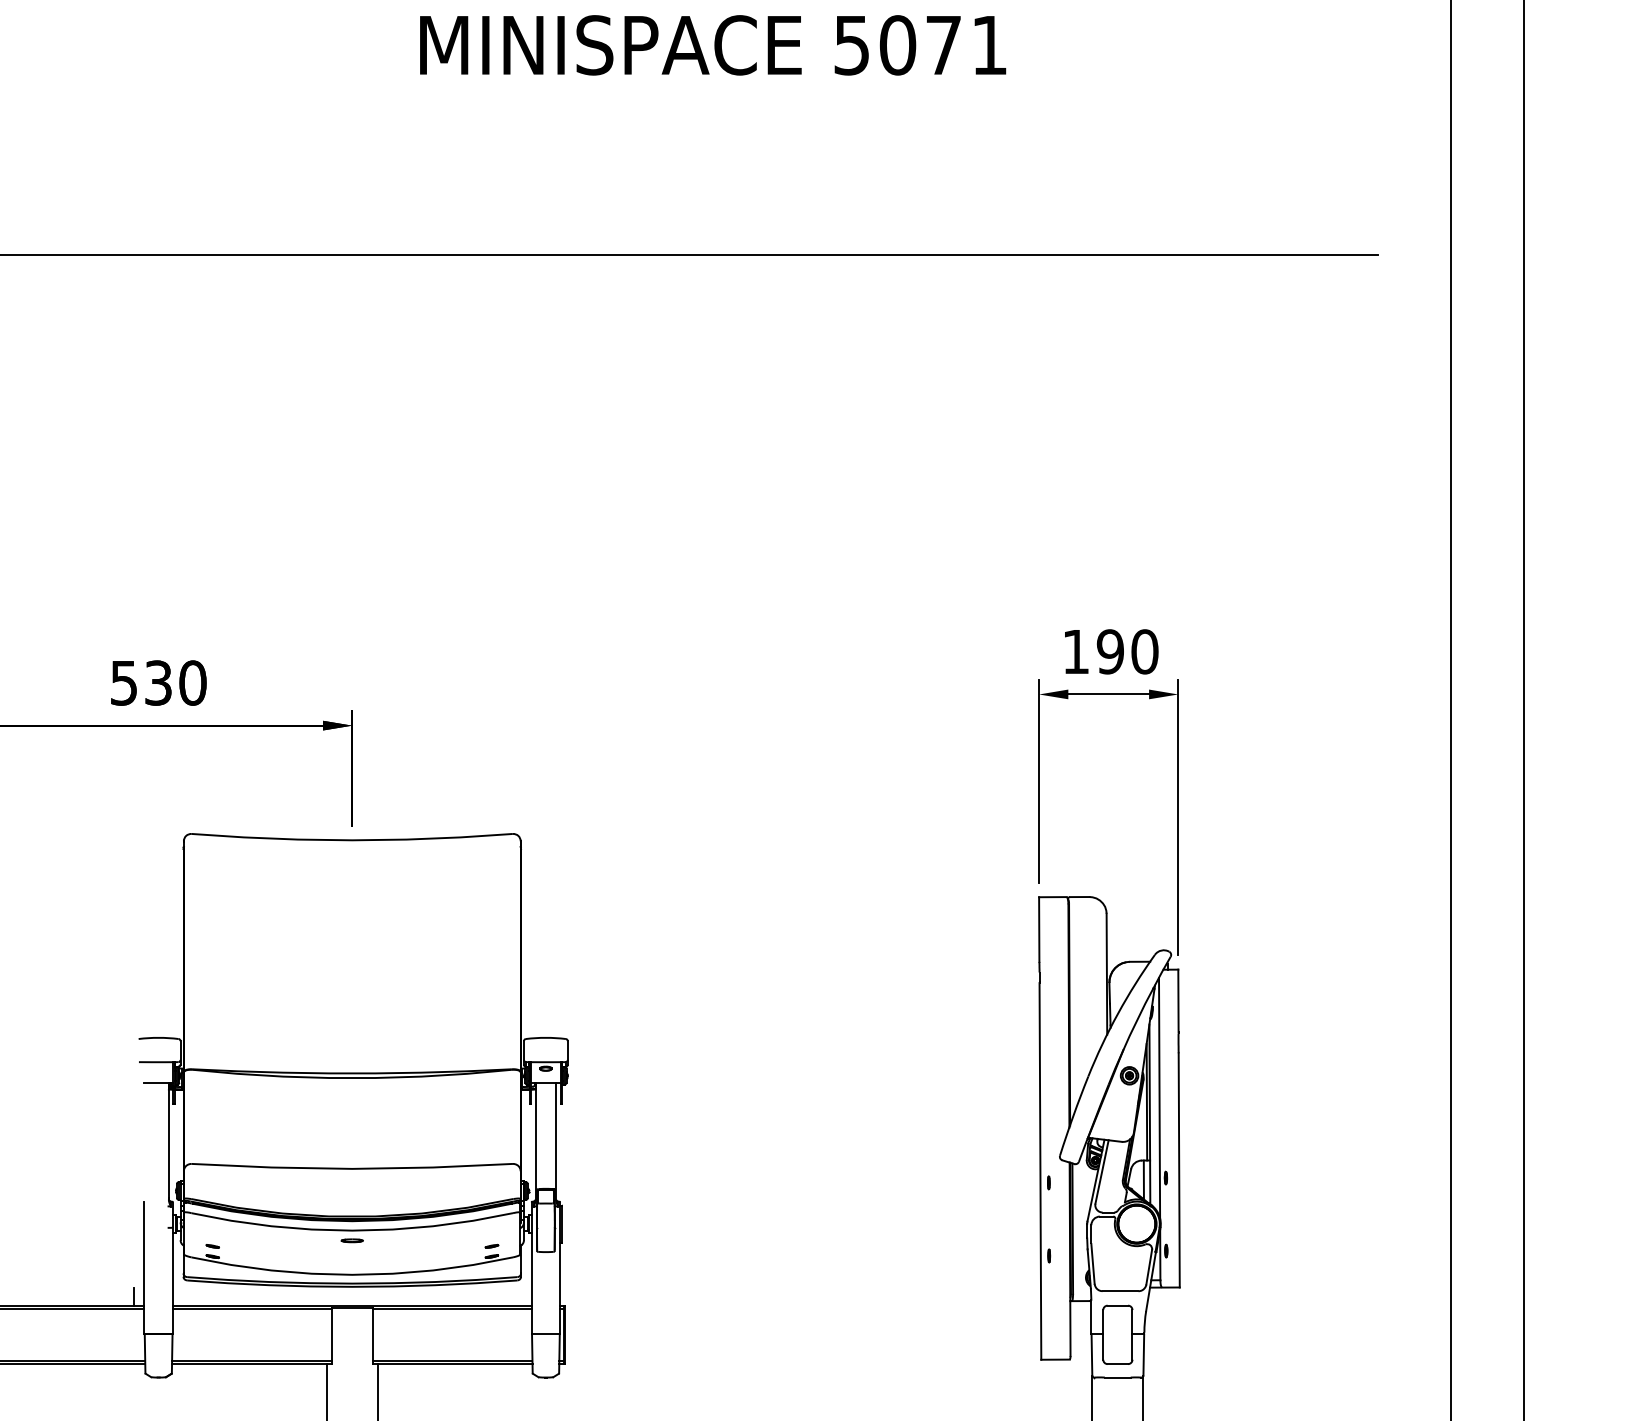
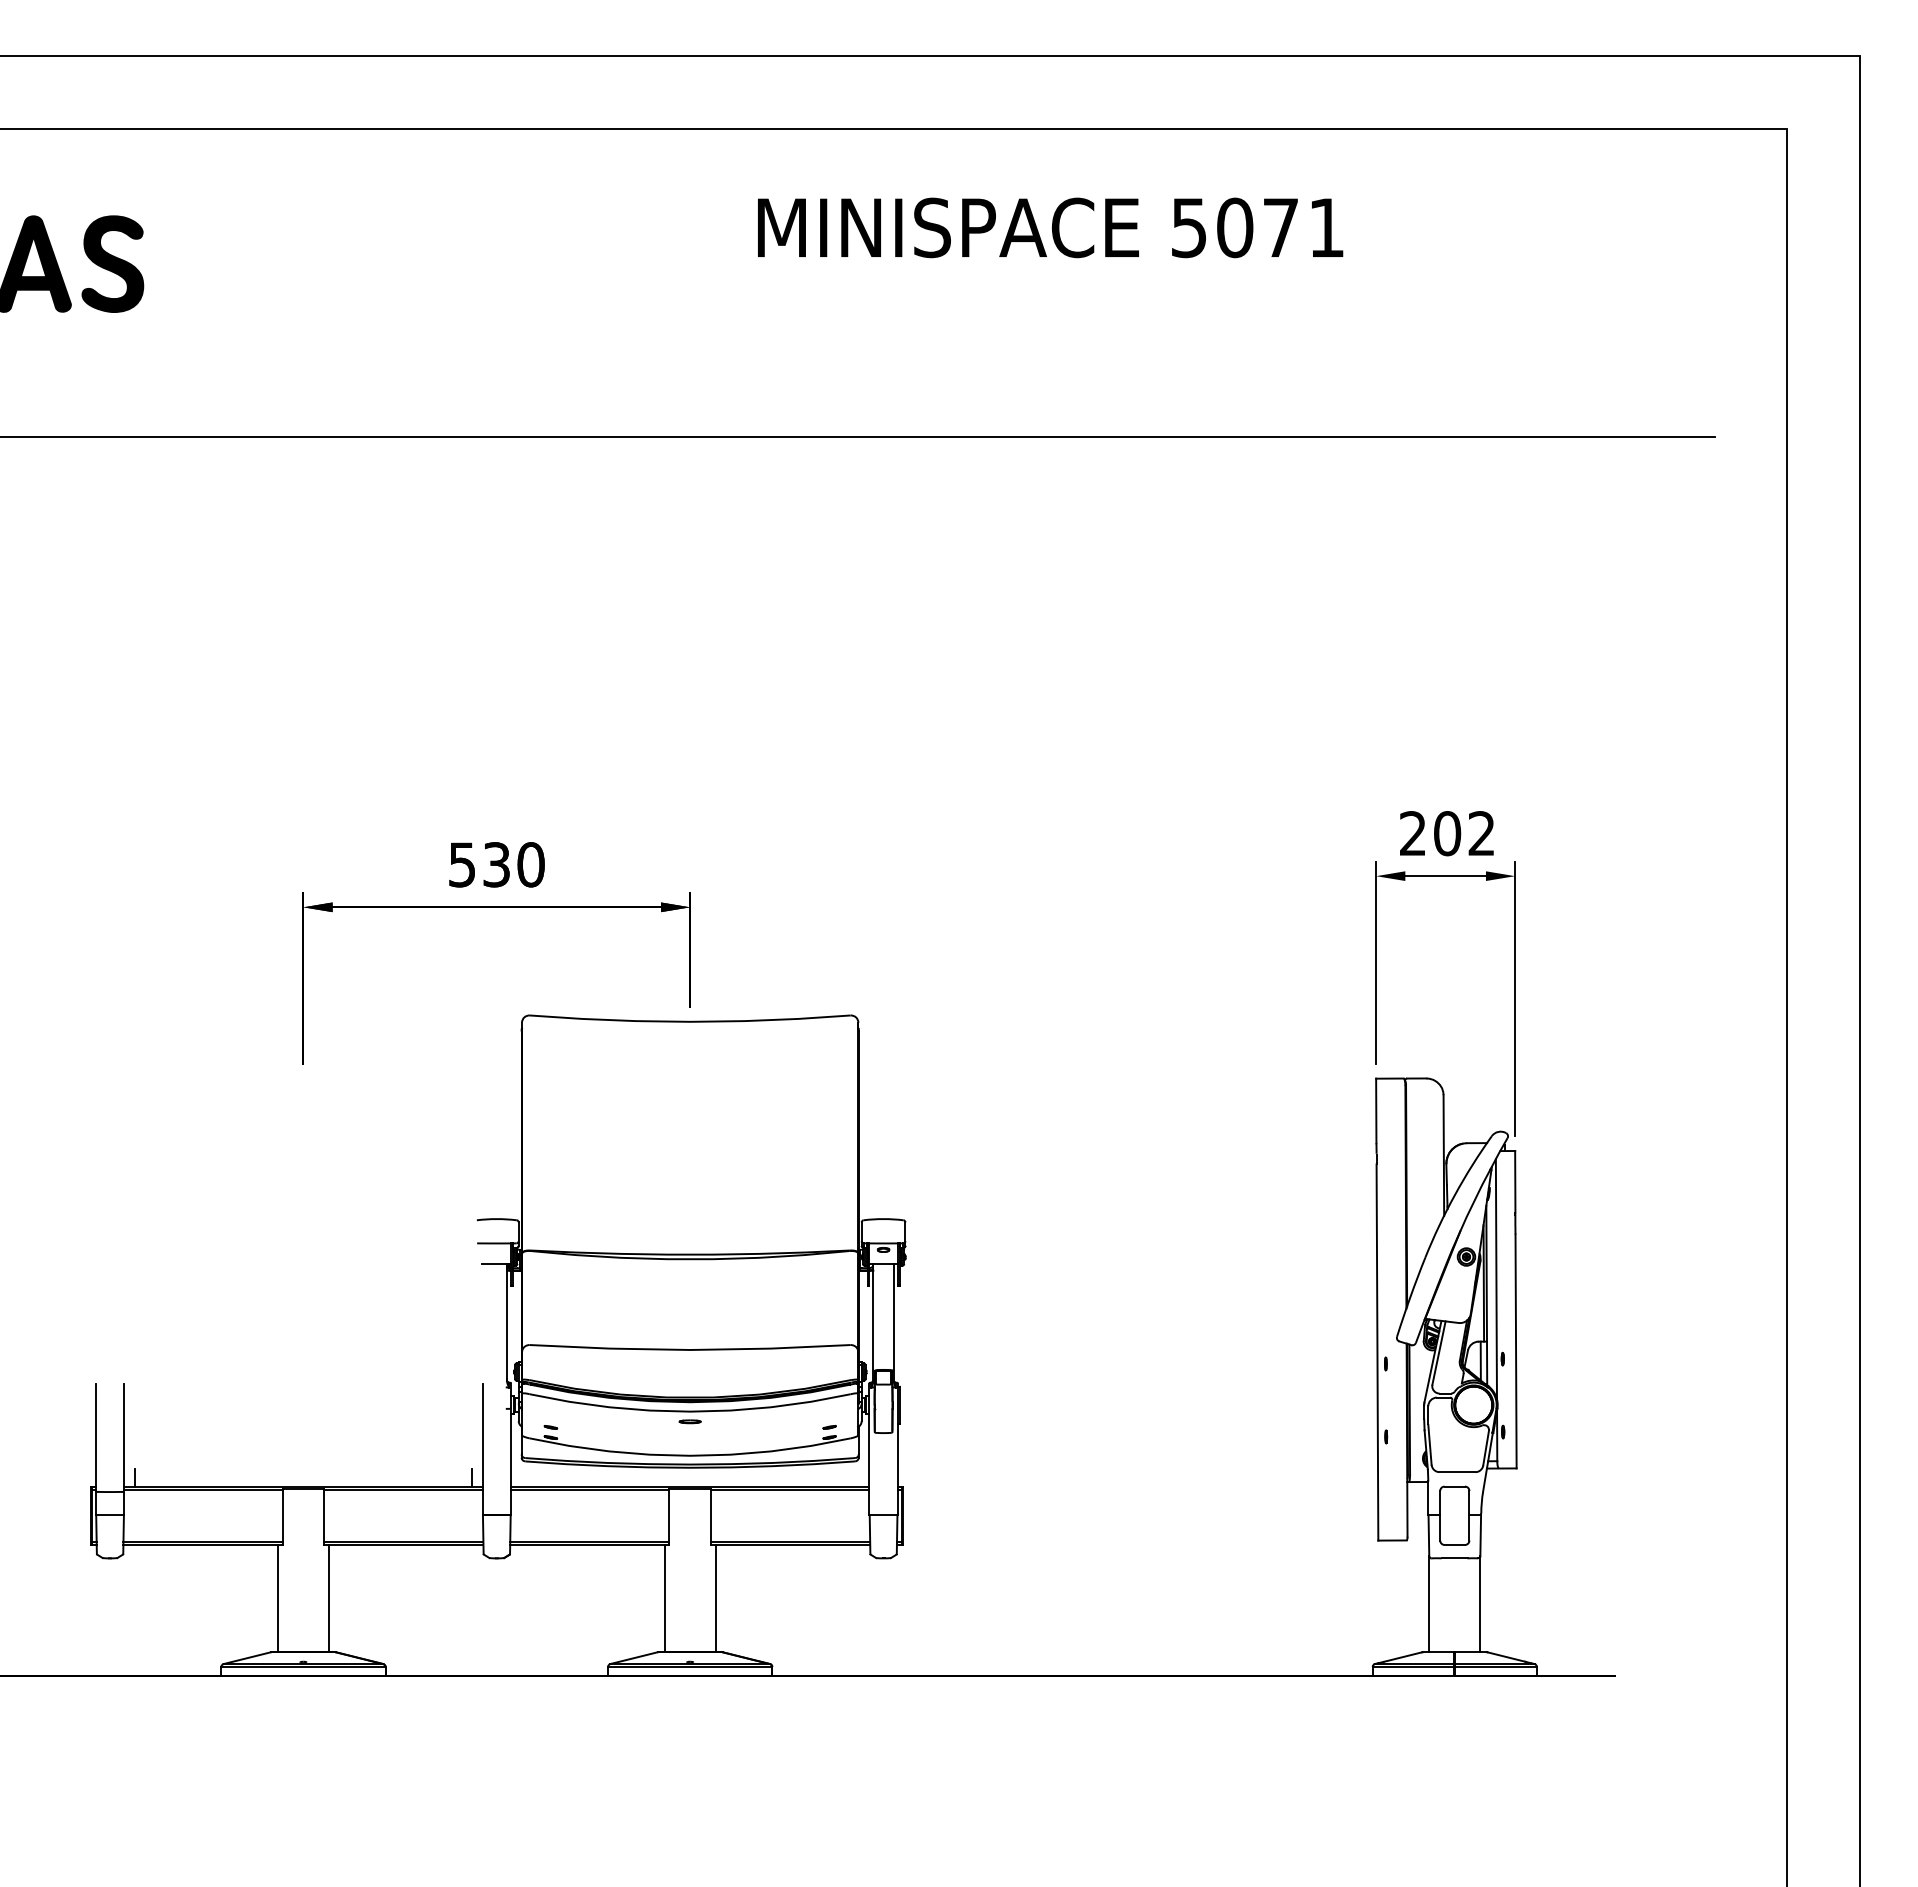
text: (1110, 651) -> (1447, 833), 190 -> 202

